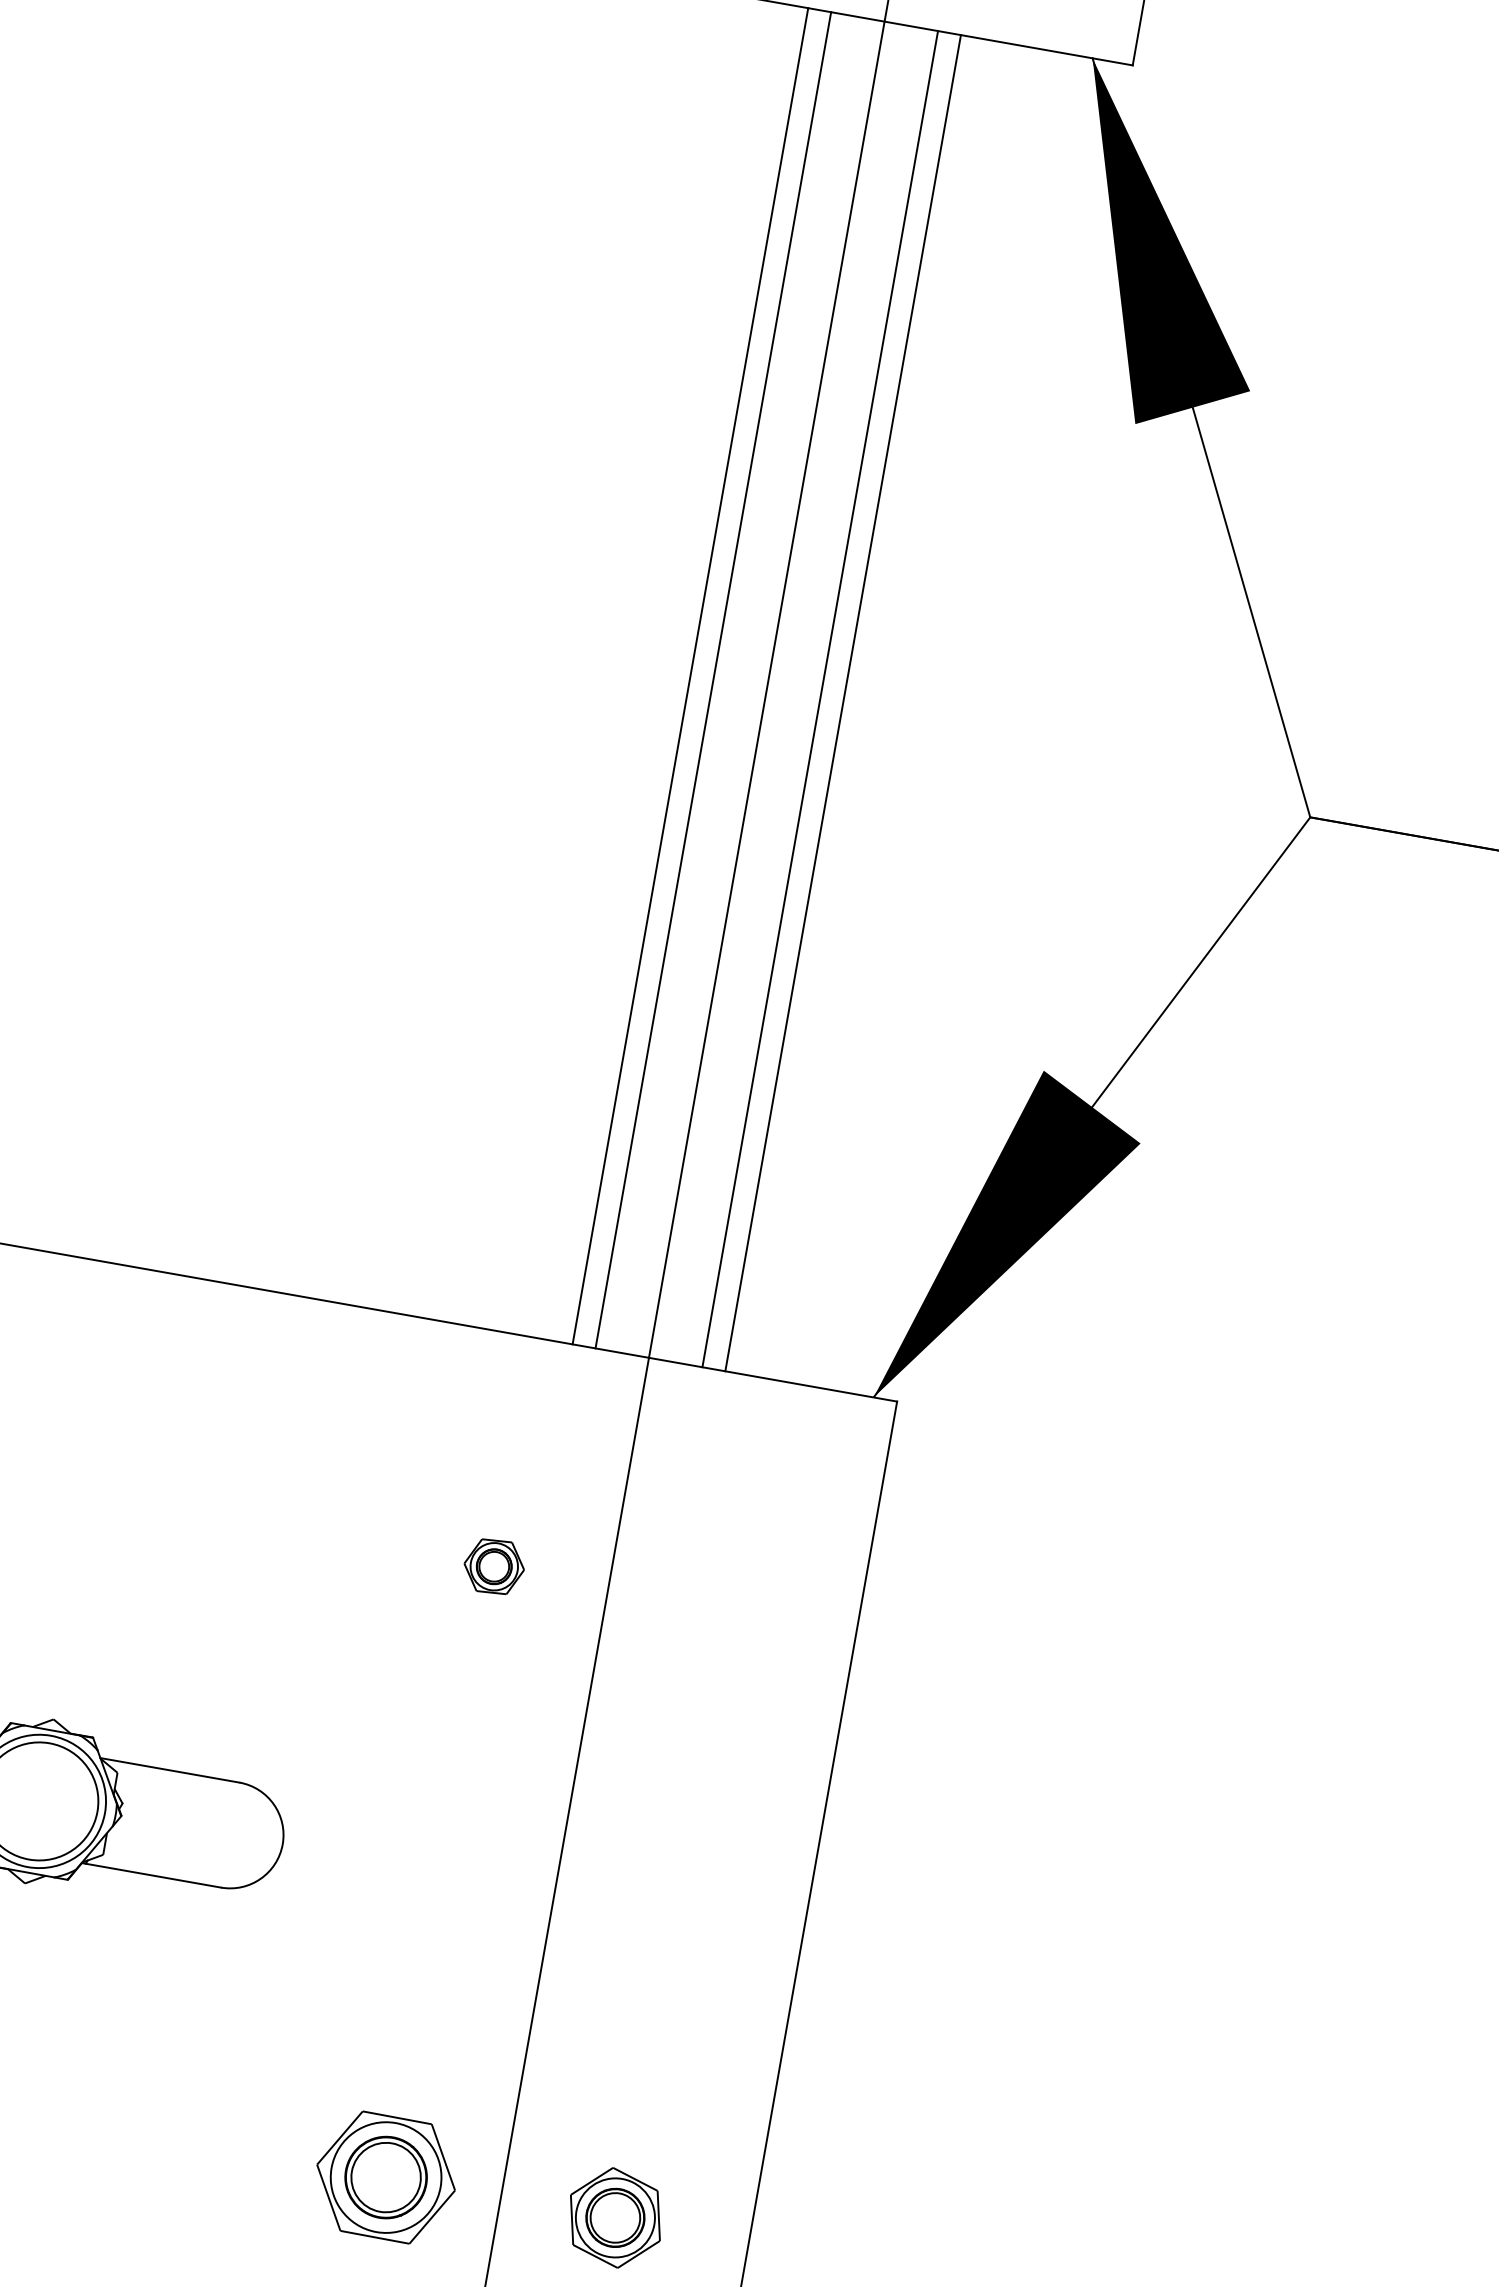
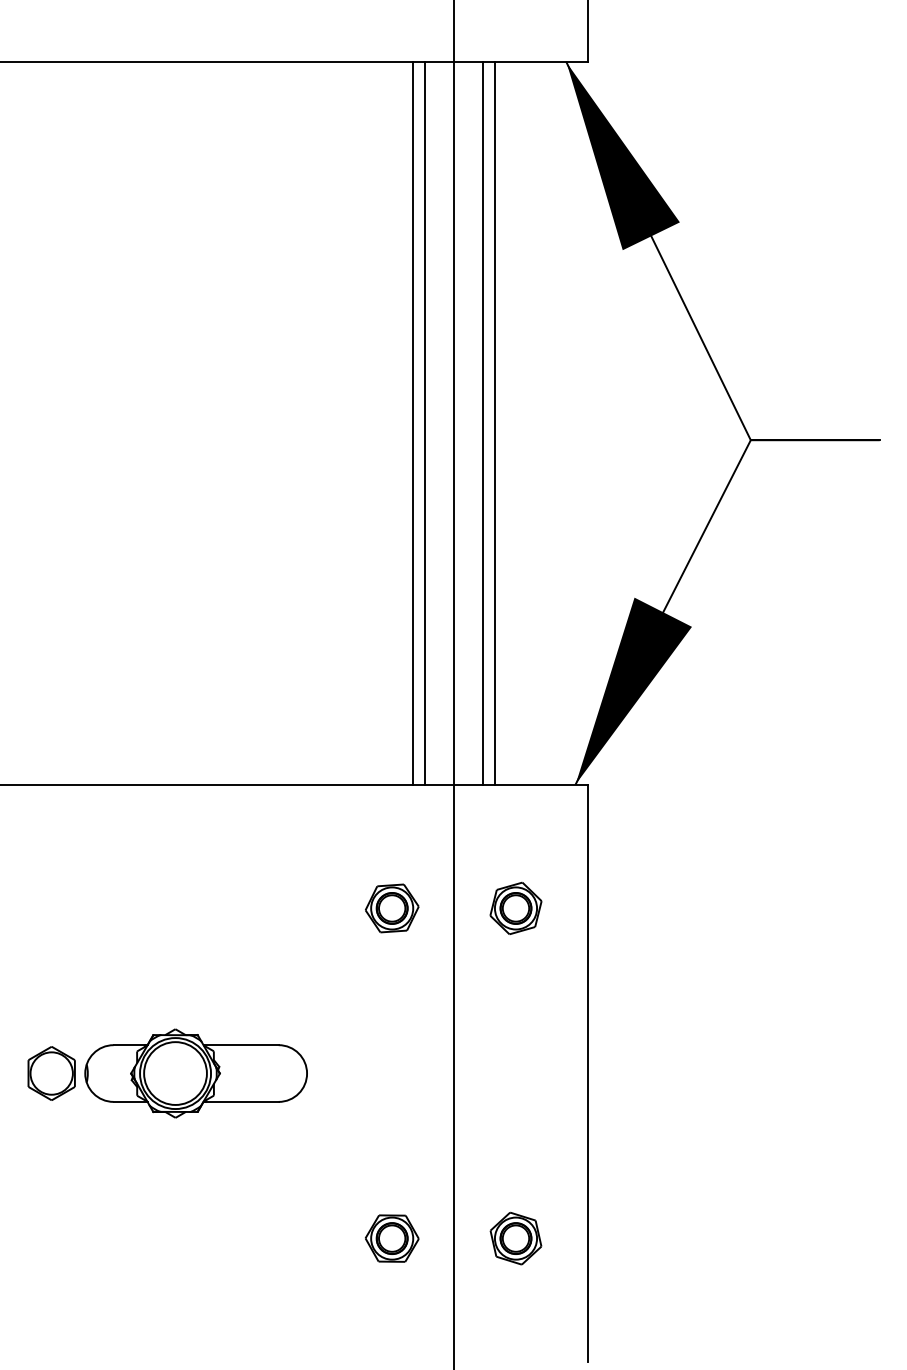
part: (494, 1566) -> (392, 908), size x1.67
part: (722, 1605) -> (515, 907), added
part: (386, 2177) -> (392, 1238), size x0.71

